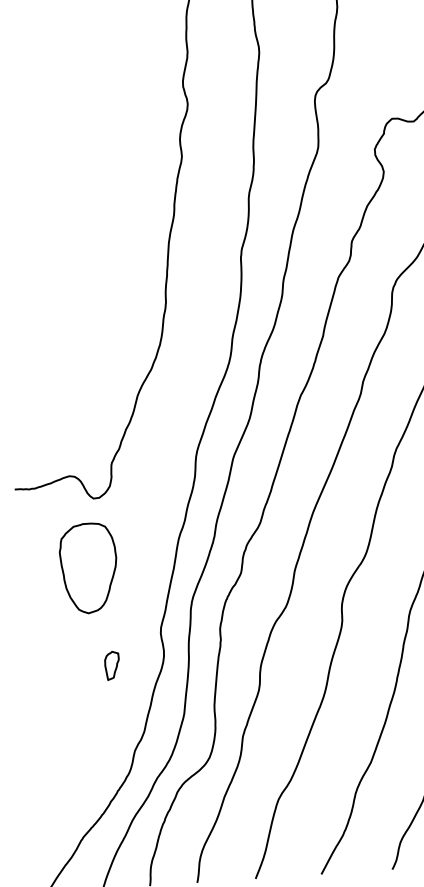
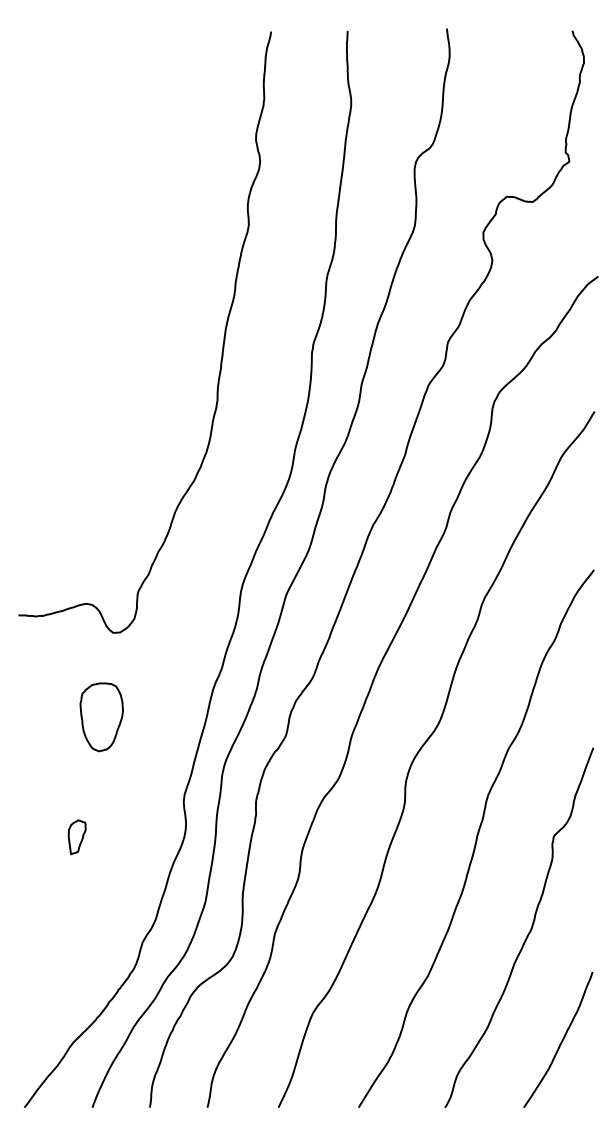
part: (88, 568) -> (101, 717), size x0.62
part: (111, 665) -> (76, 837), moved

